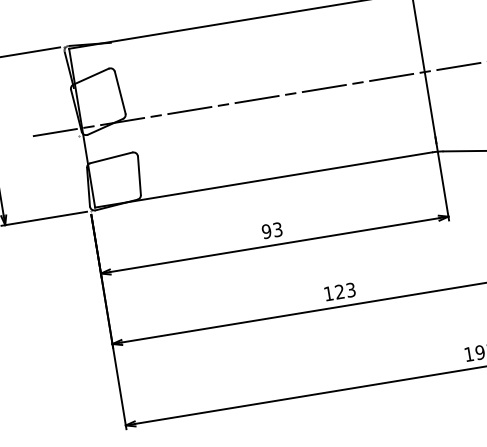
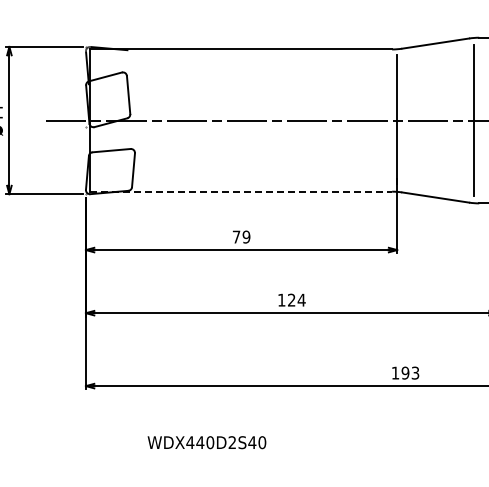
line: (263, 179) -> (241, 191), solid -> dashed
text: (272, 229) -> (241, 236), 93 -> 79
text: (350, 289) -> (301, 299), 123 -> 124

